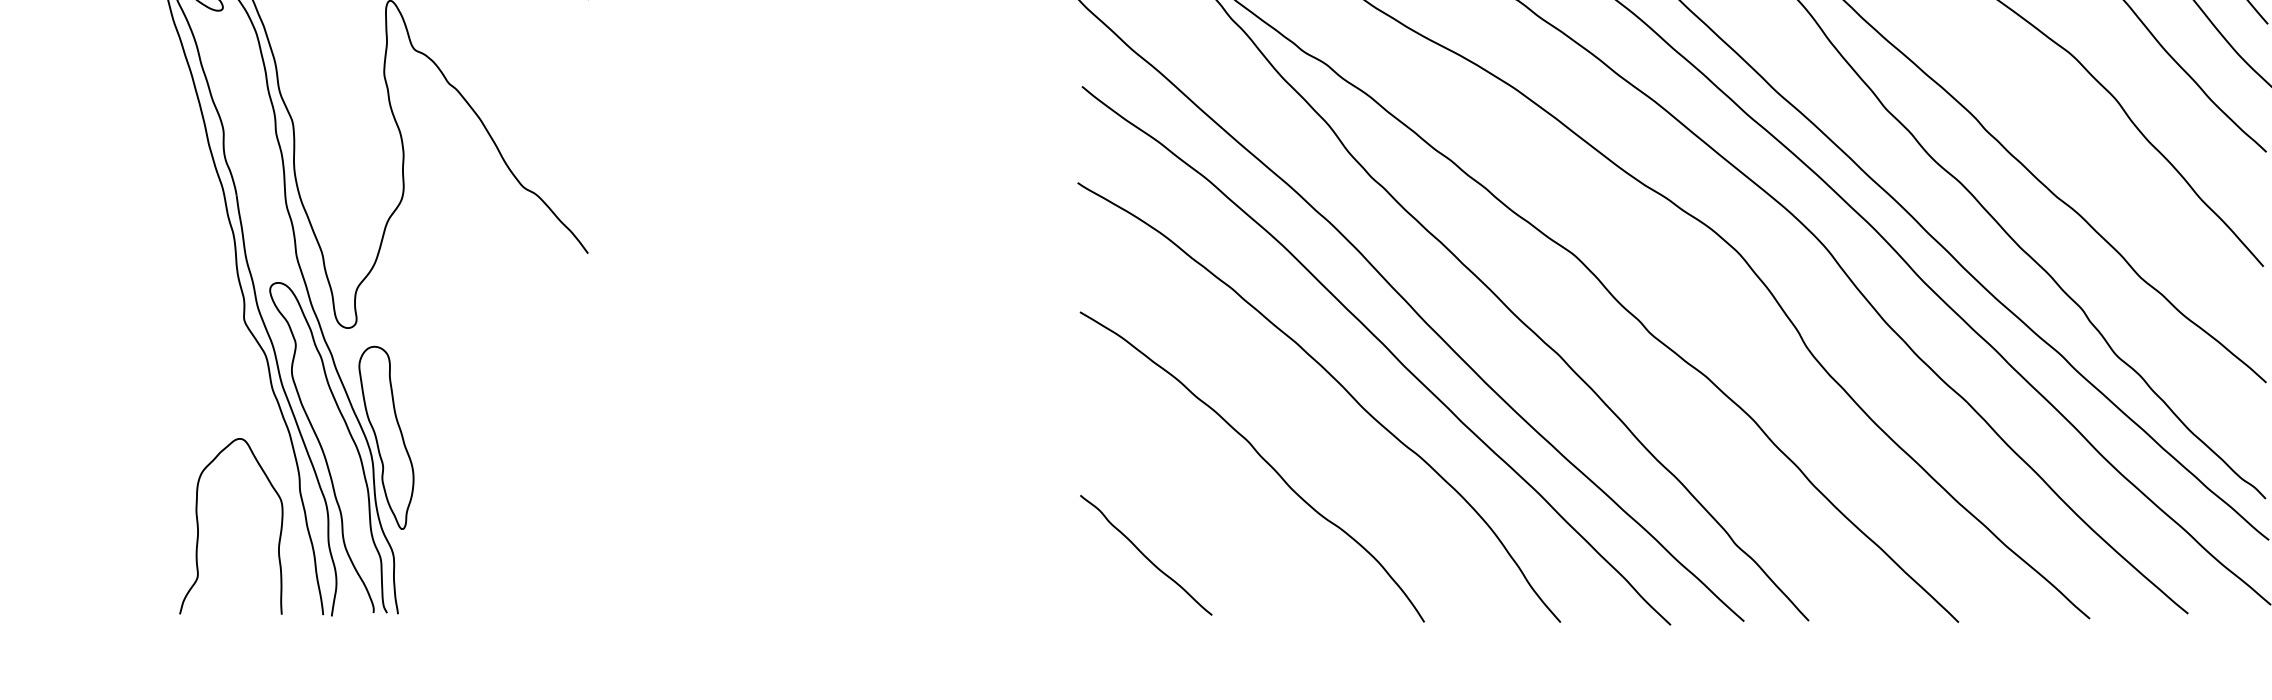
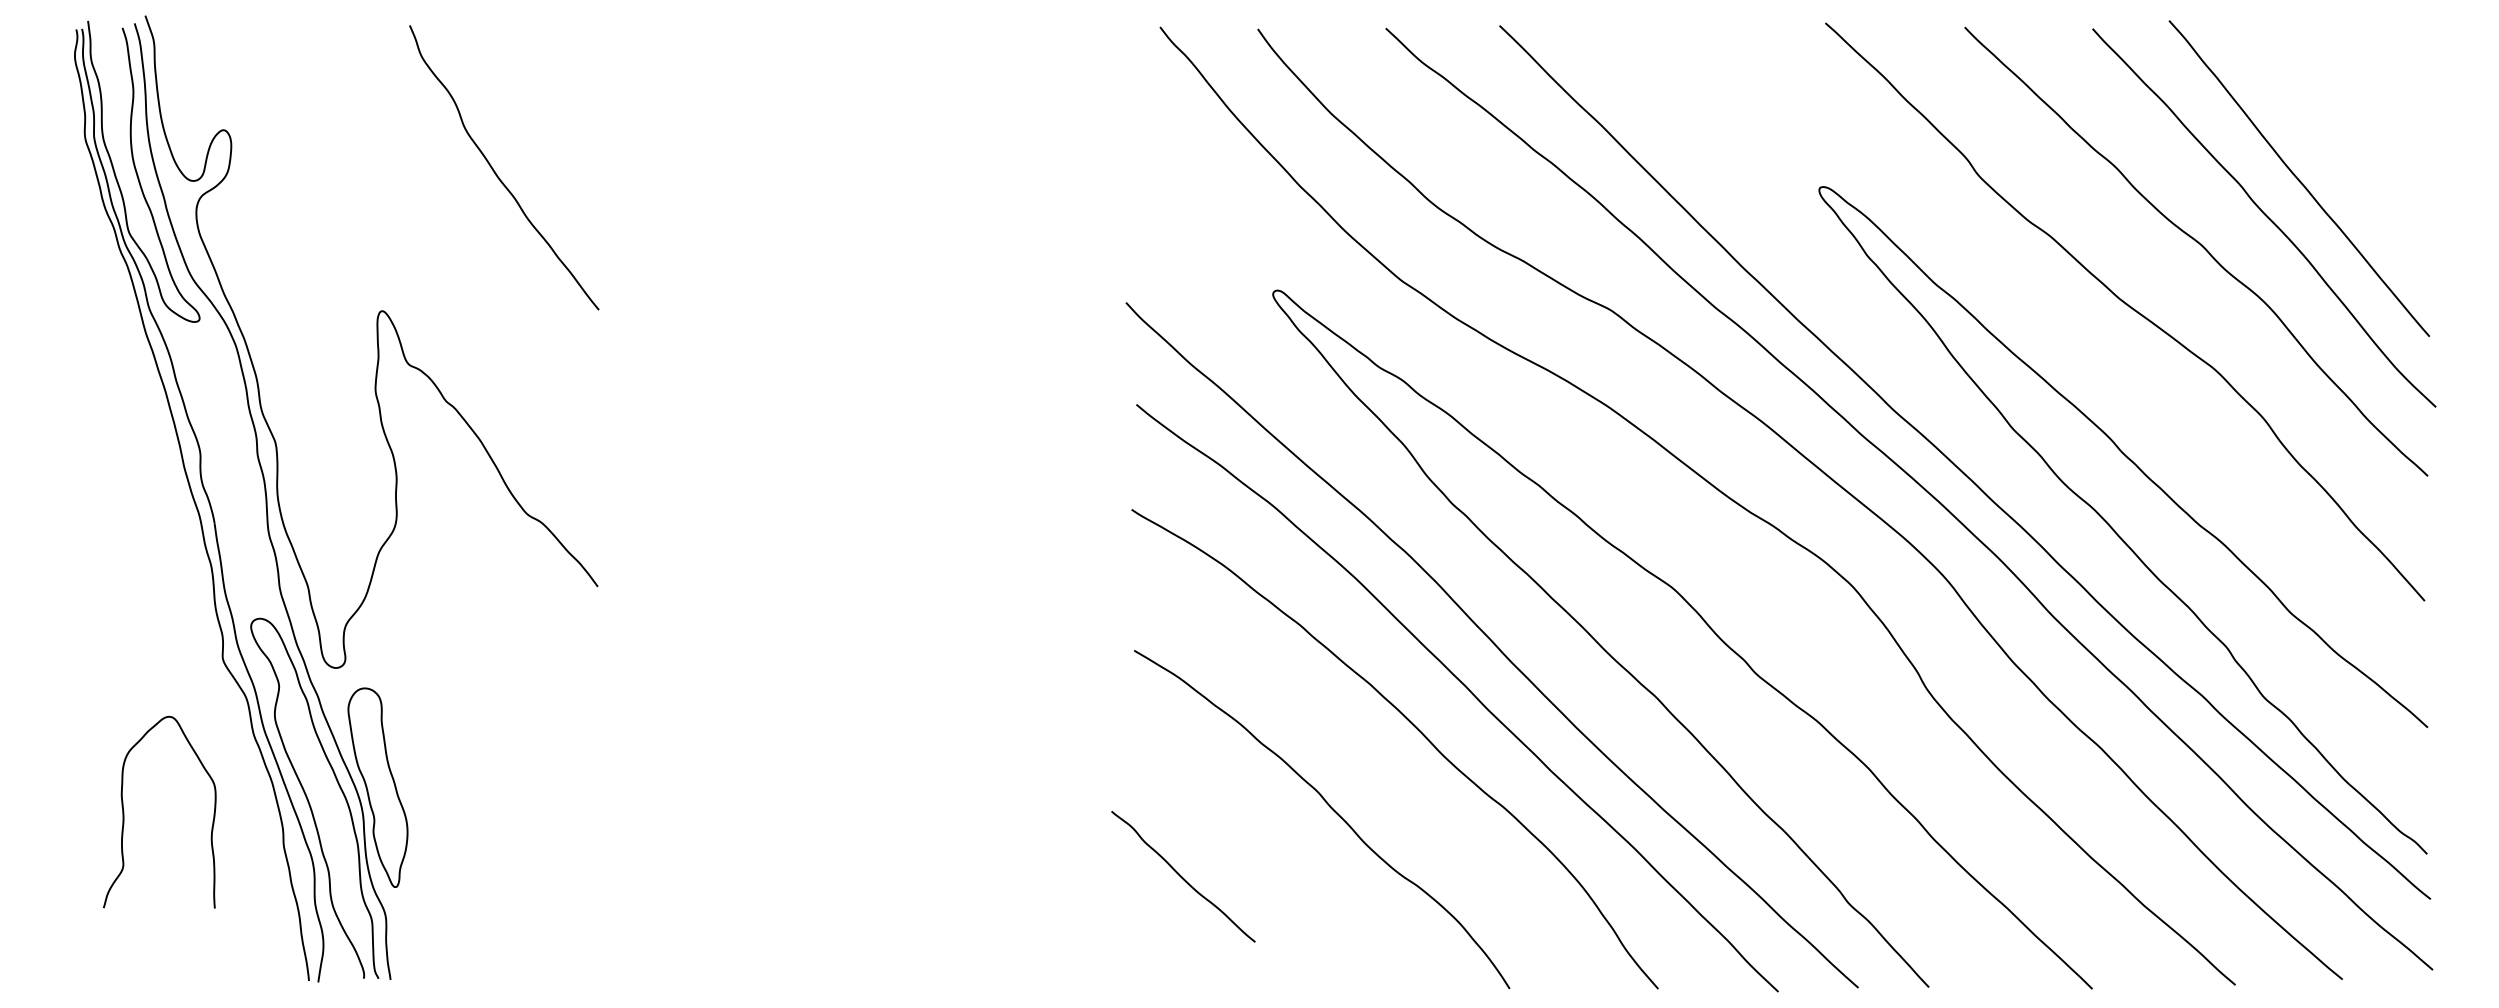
curve: (198, 525) -> (124, 811), moved
curve: (1145, 555) -> (1182, 876), moved

